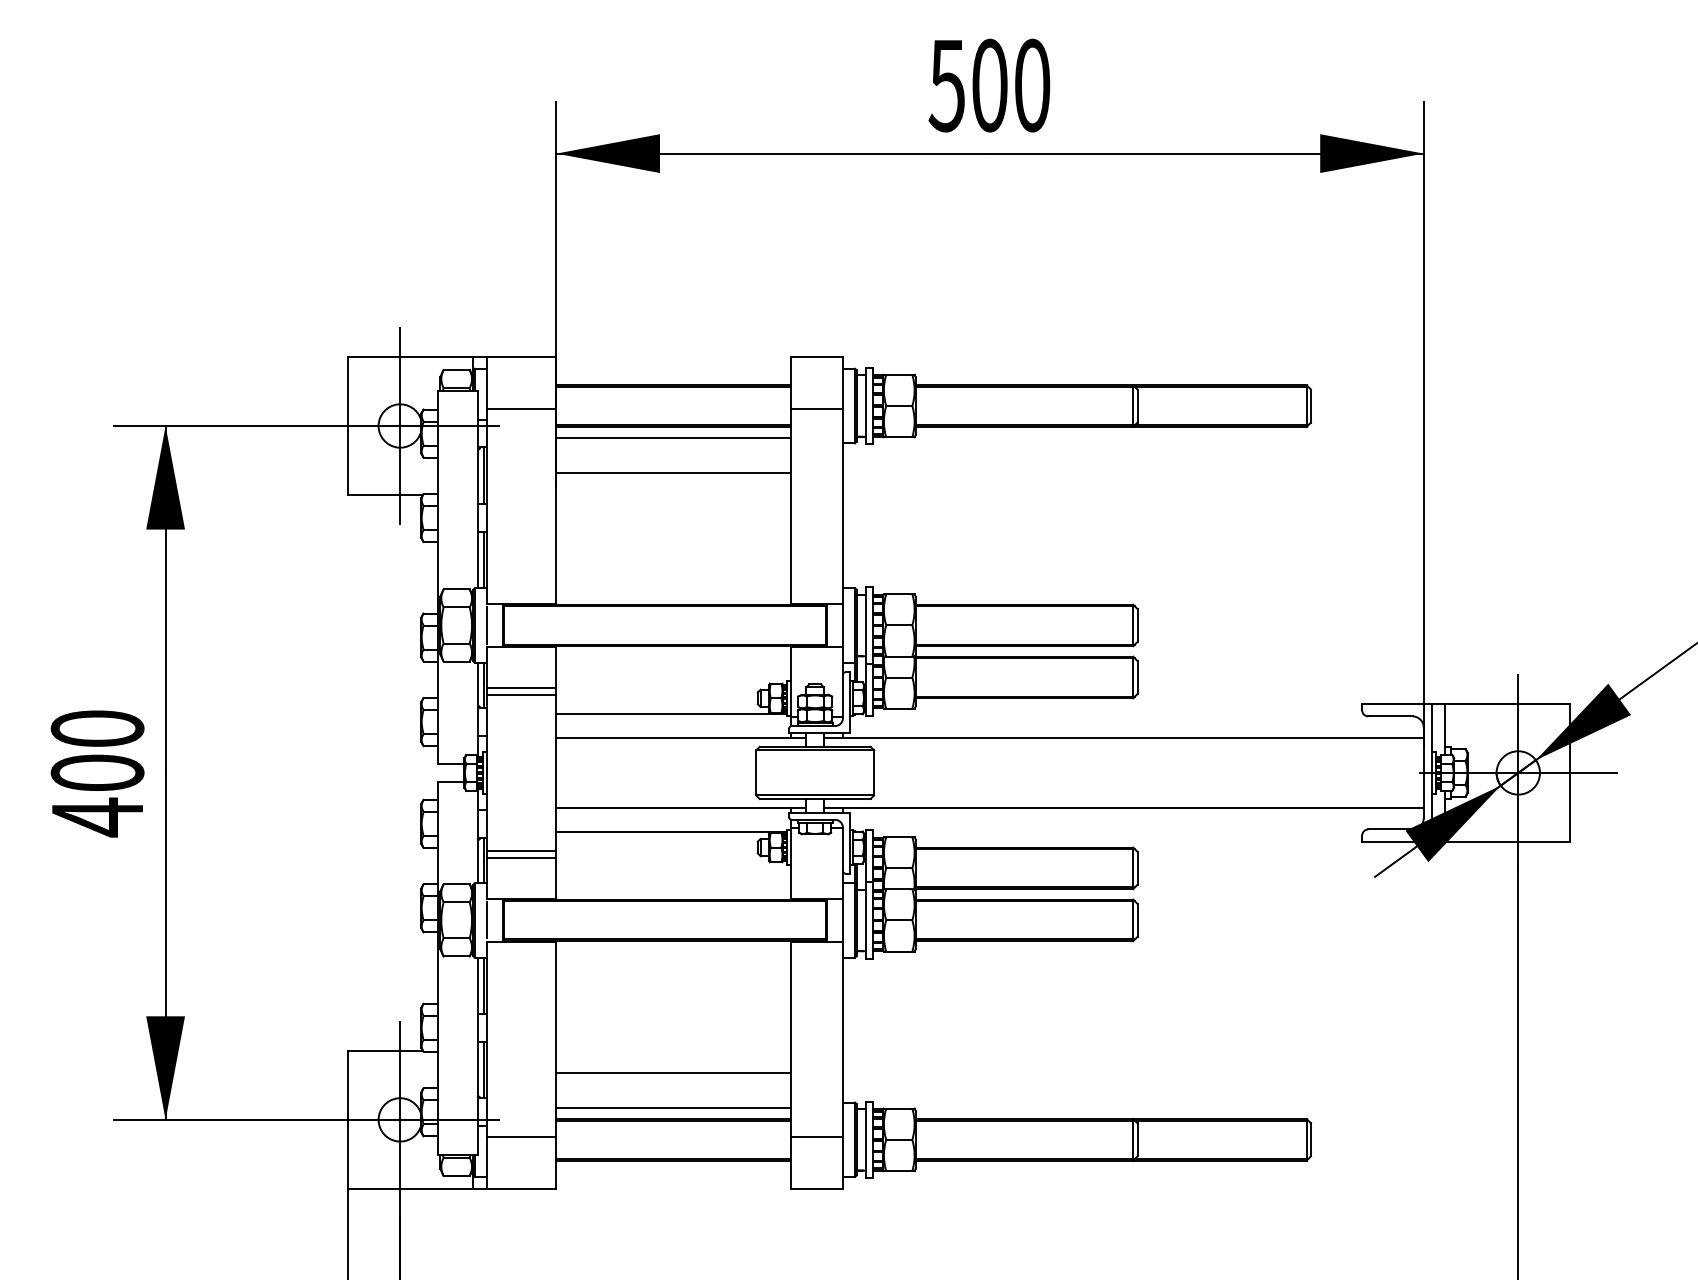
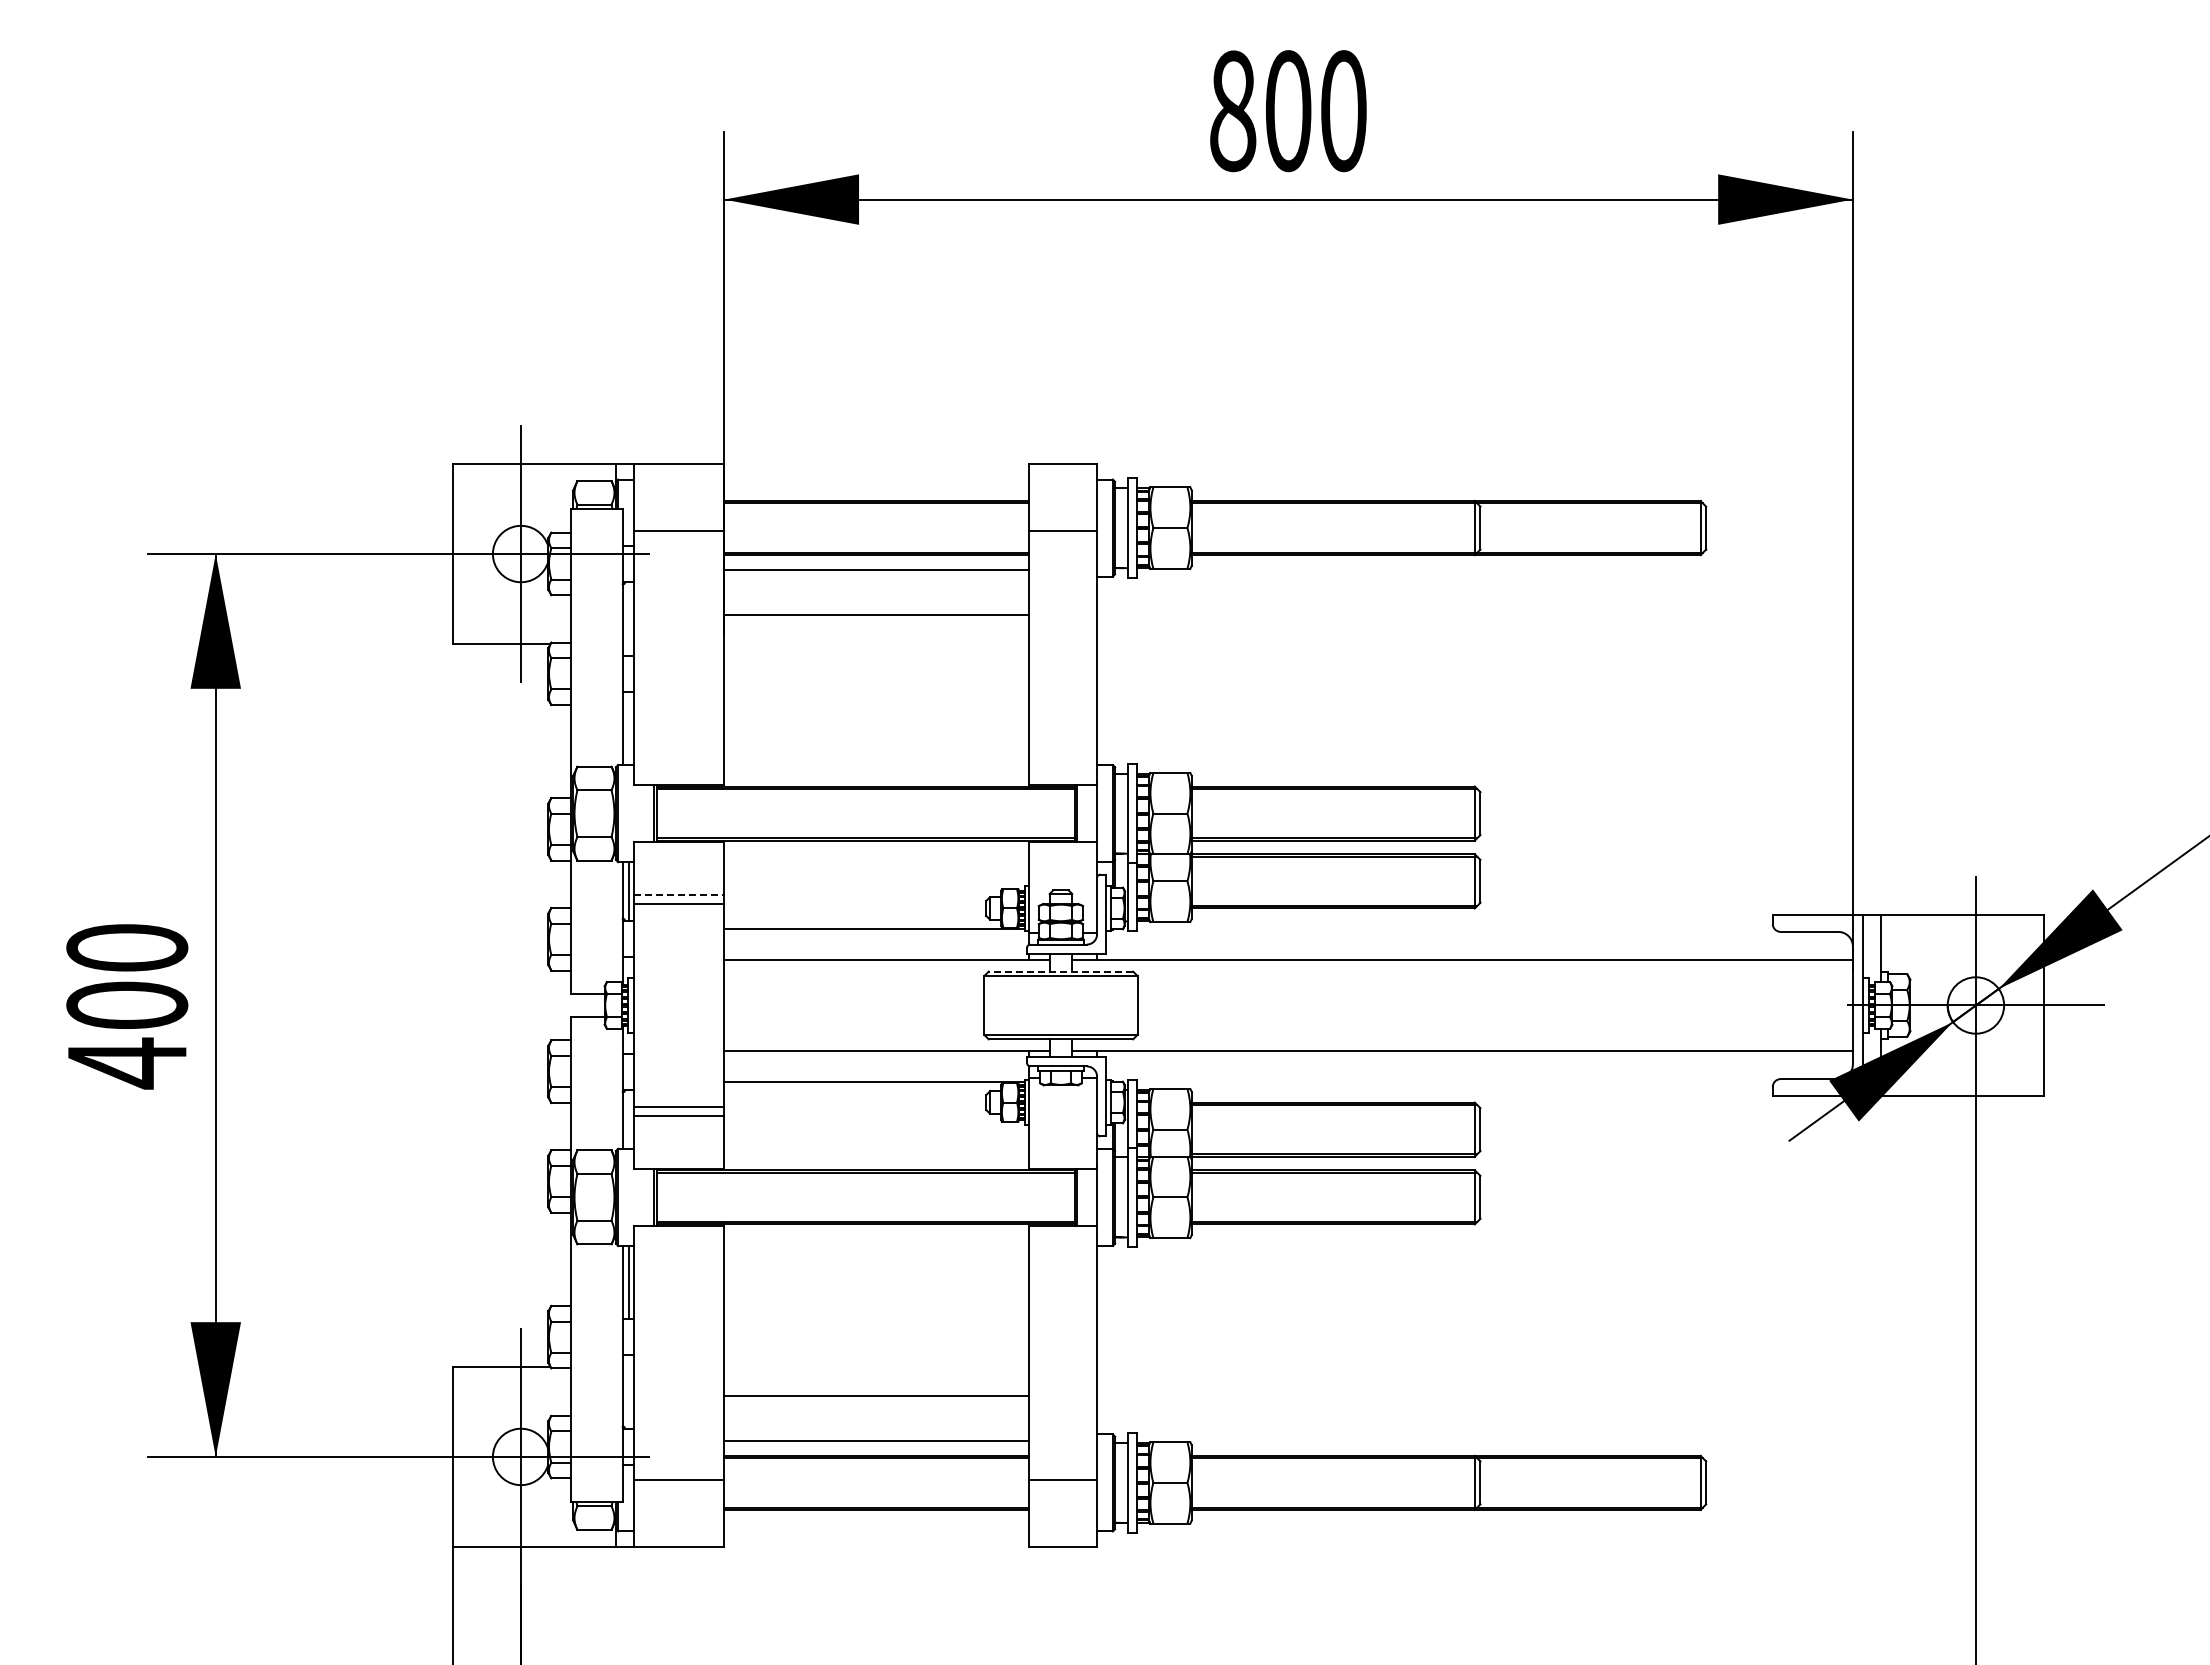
text: (946, 85) -> (1232, 111), 500 -> 800
line: (483, 475) -> (629, 618), removed
line: (483, 560) -> (629, 728), removed
line: (486, 625) -> (633, 813), removed
line: (522, 687) -> (679, 894), solid -> dashed
line: (814, 746) -> (1060, 971), solid -> dashed
line: (483, 859) -> (629, 1118), removed
line: (486, 919) -> (633, 1196), removed
line: (483, 1070) -> (629, 1392), removed

